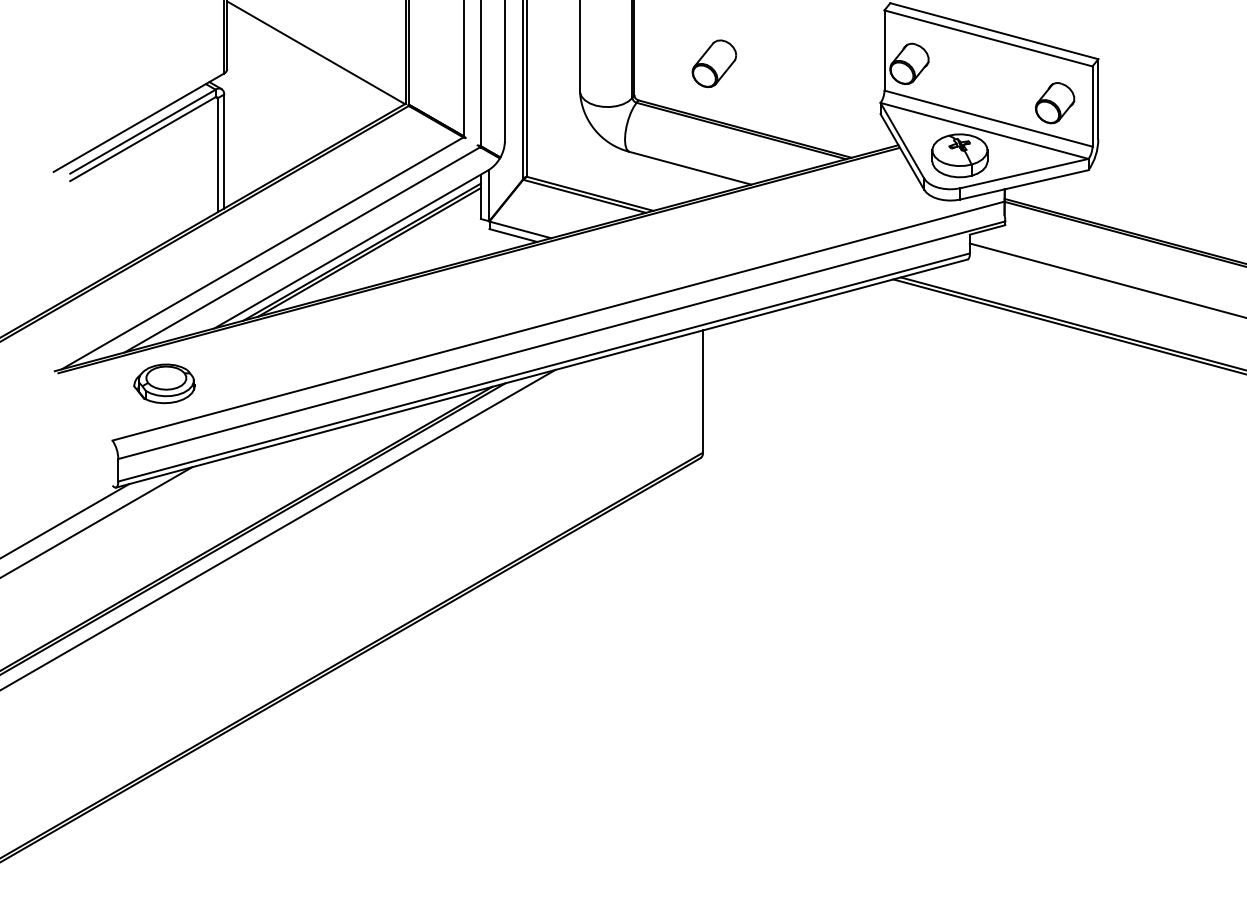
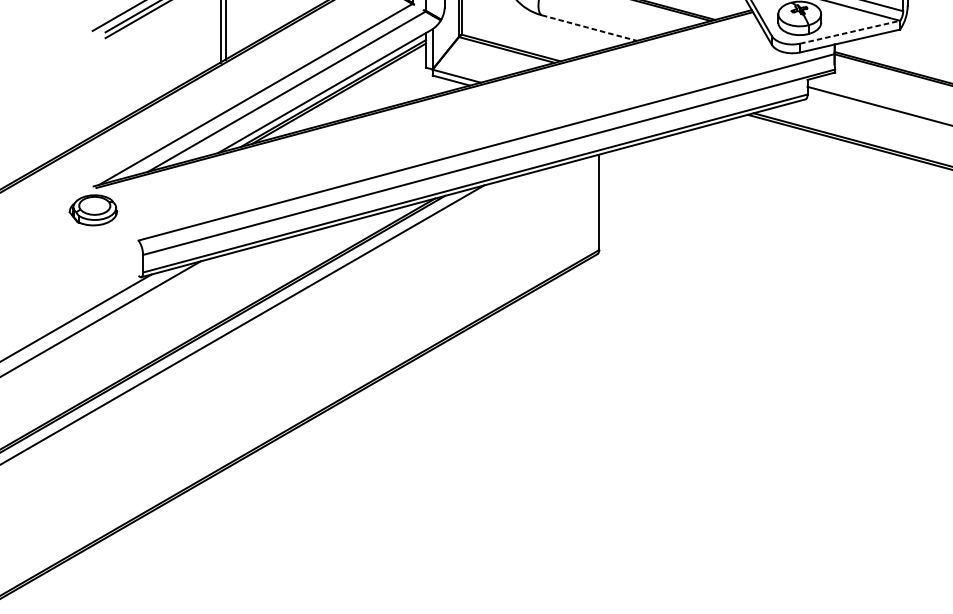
line: (690, 168) -> (589, 28), solid -> dashed
line: (1024, 173) -> (850, 32), solid -> dashed
part: (164, 383) -> (93, 210), moved

